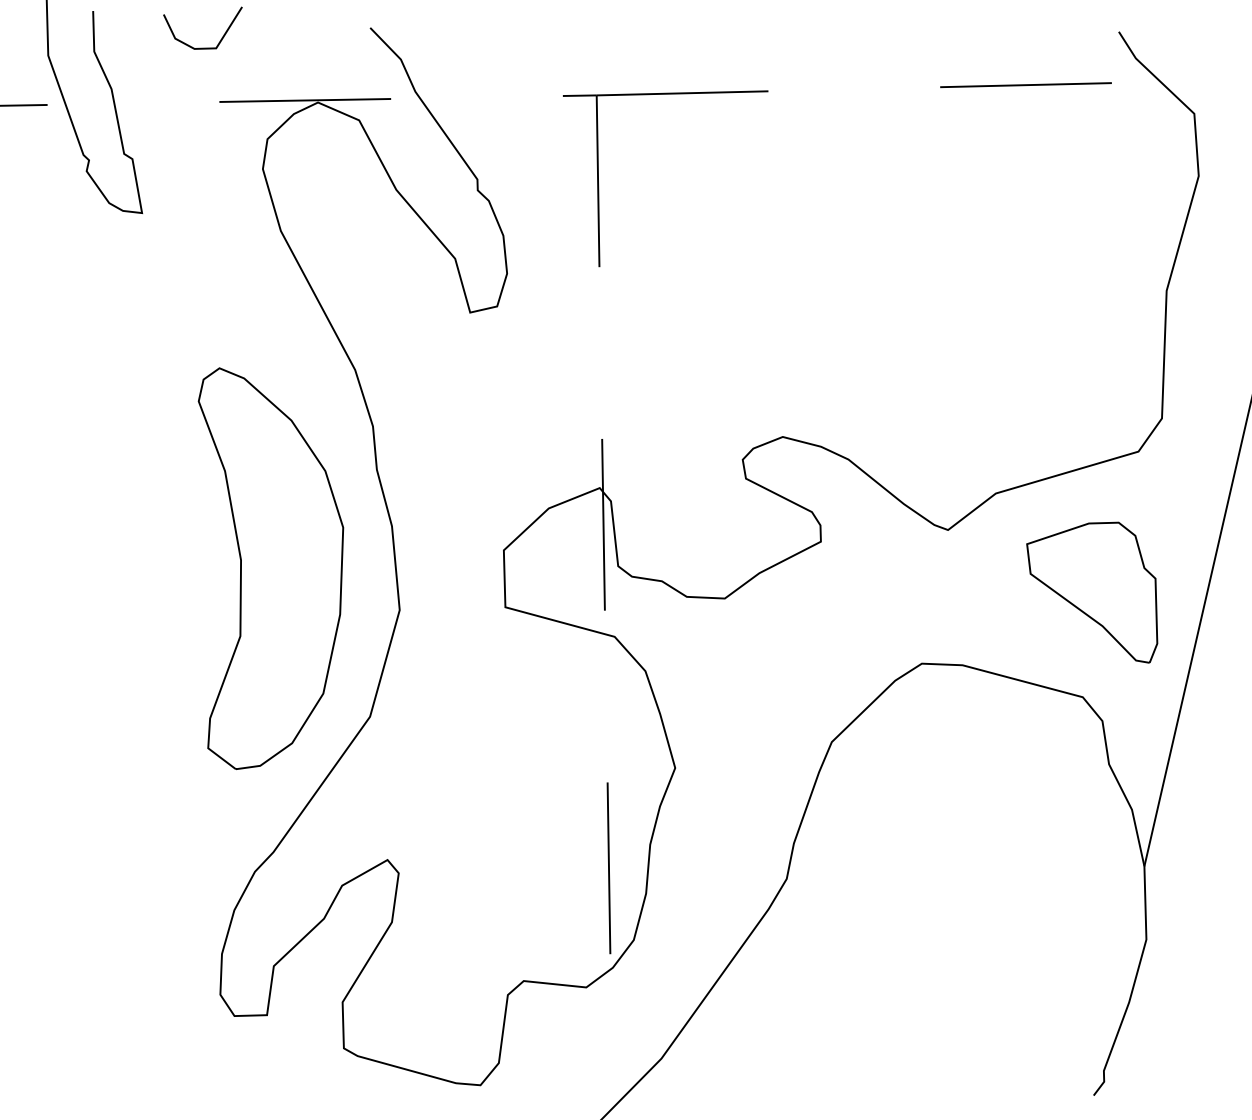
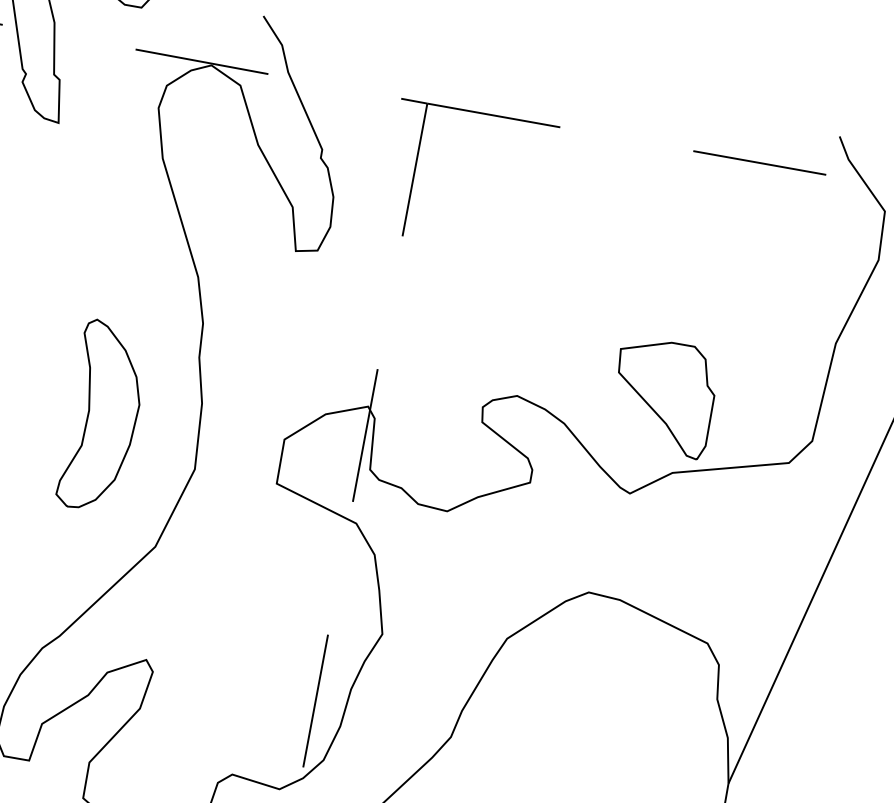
part: (270, 568) -> (101, 416), size x0.6
part: (1092, 592) -> (663, 396), moved

